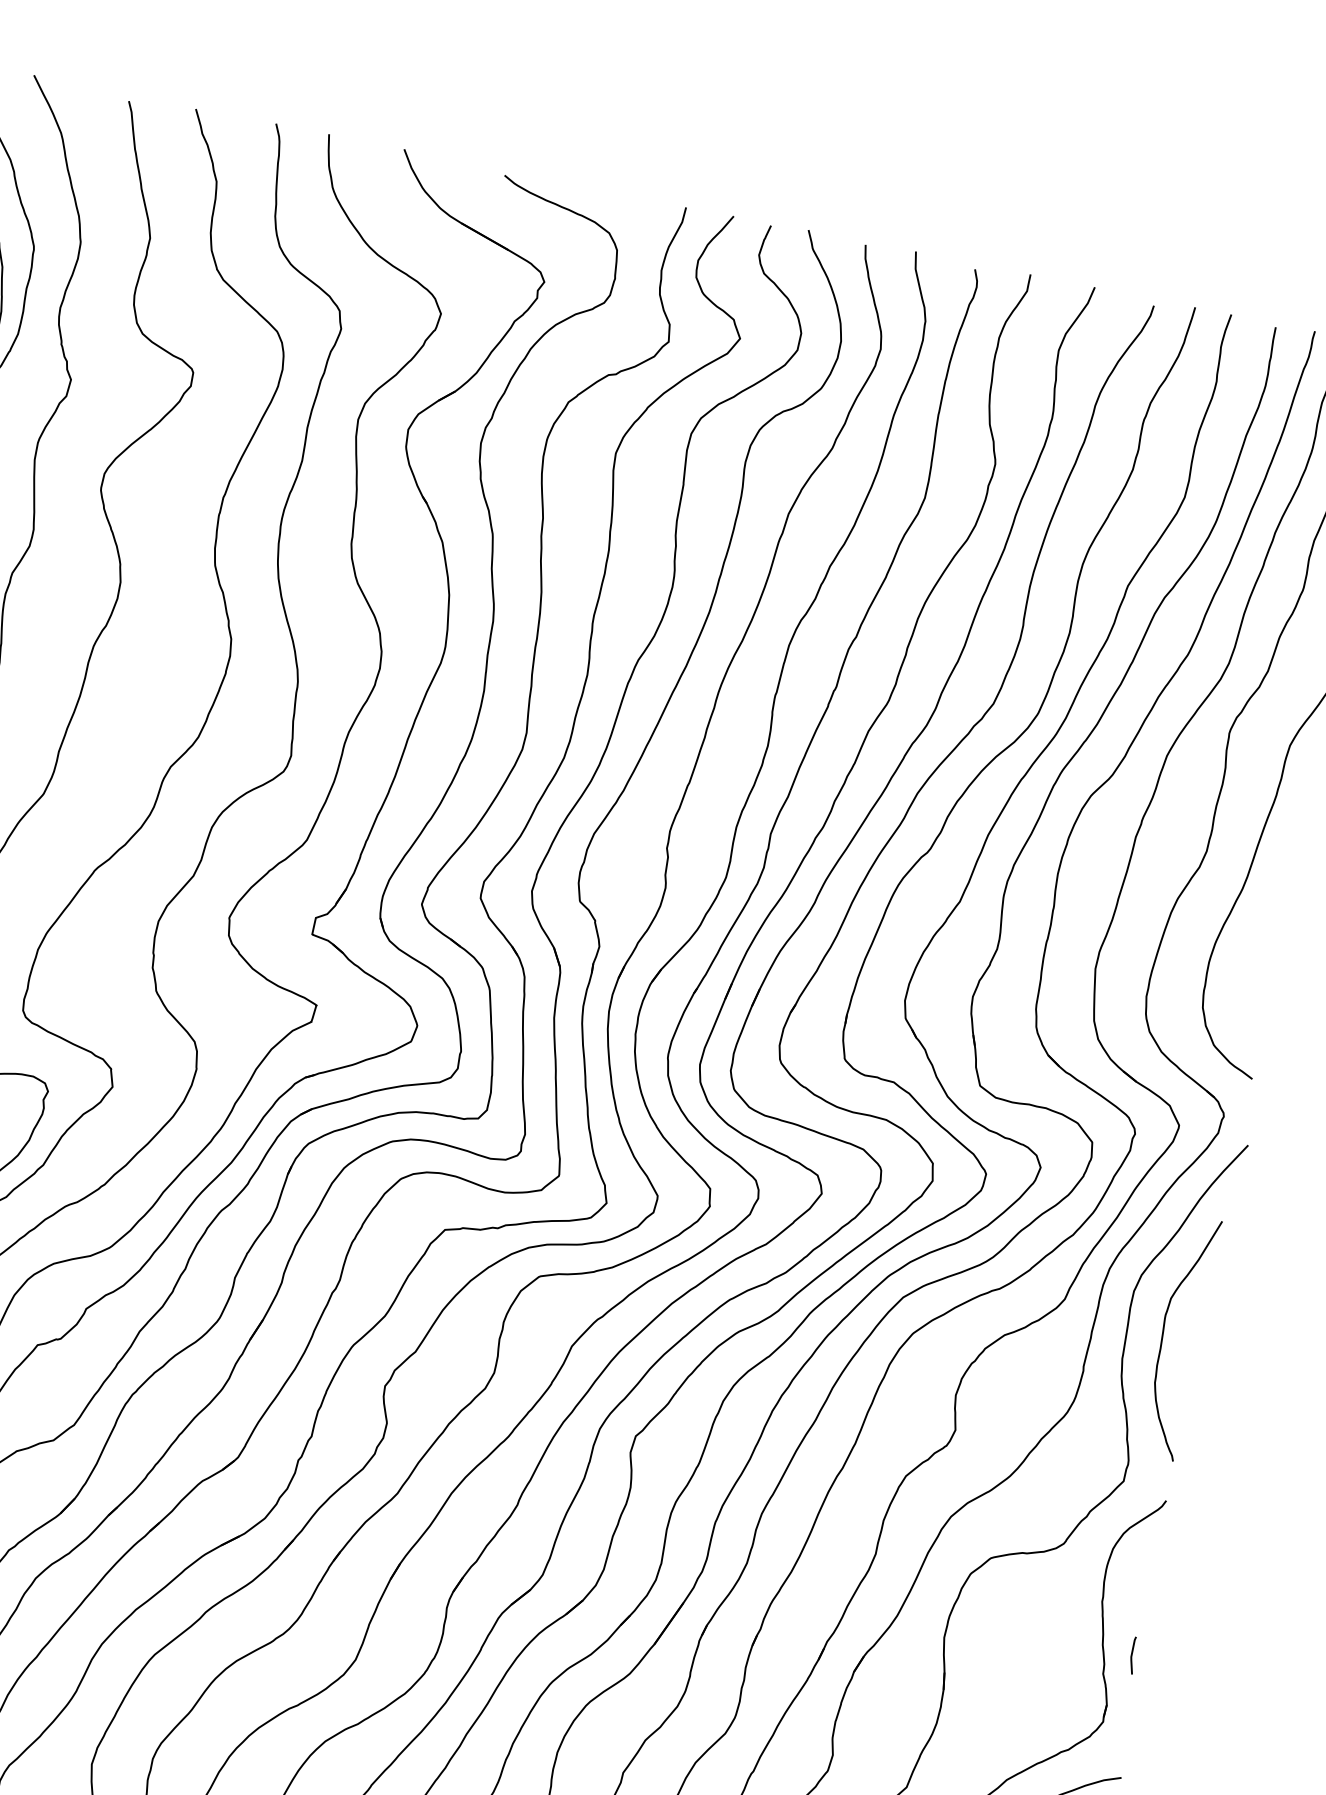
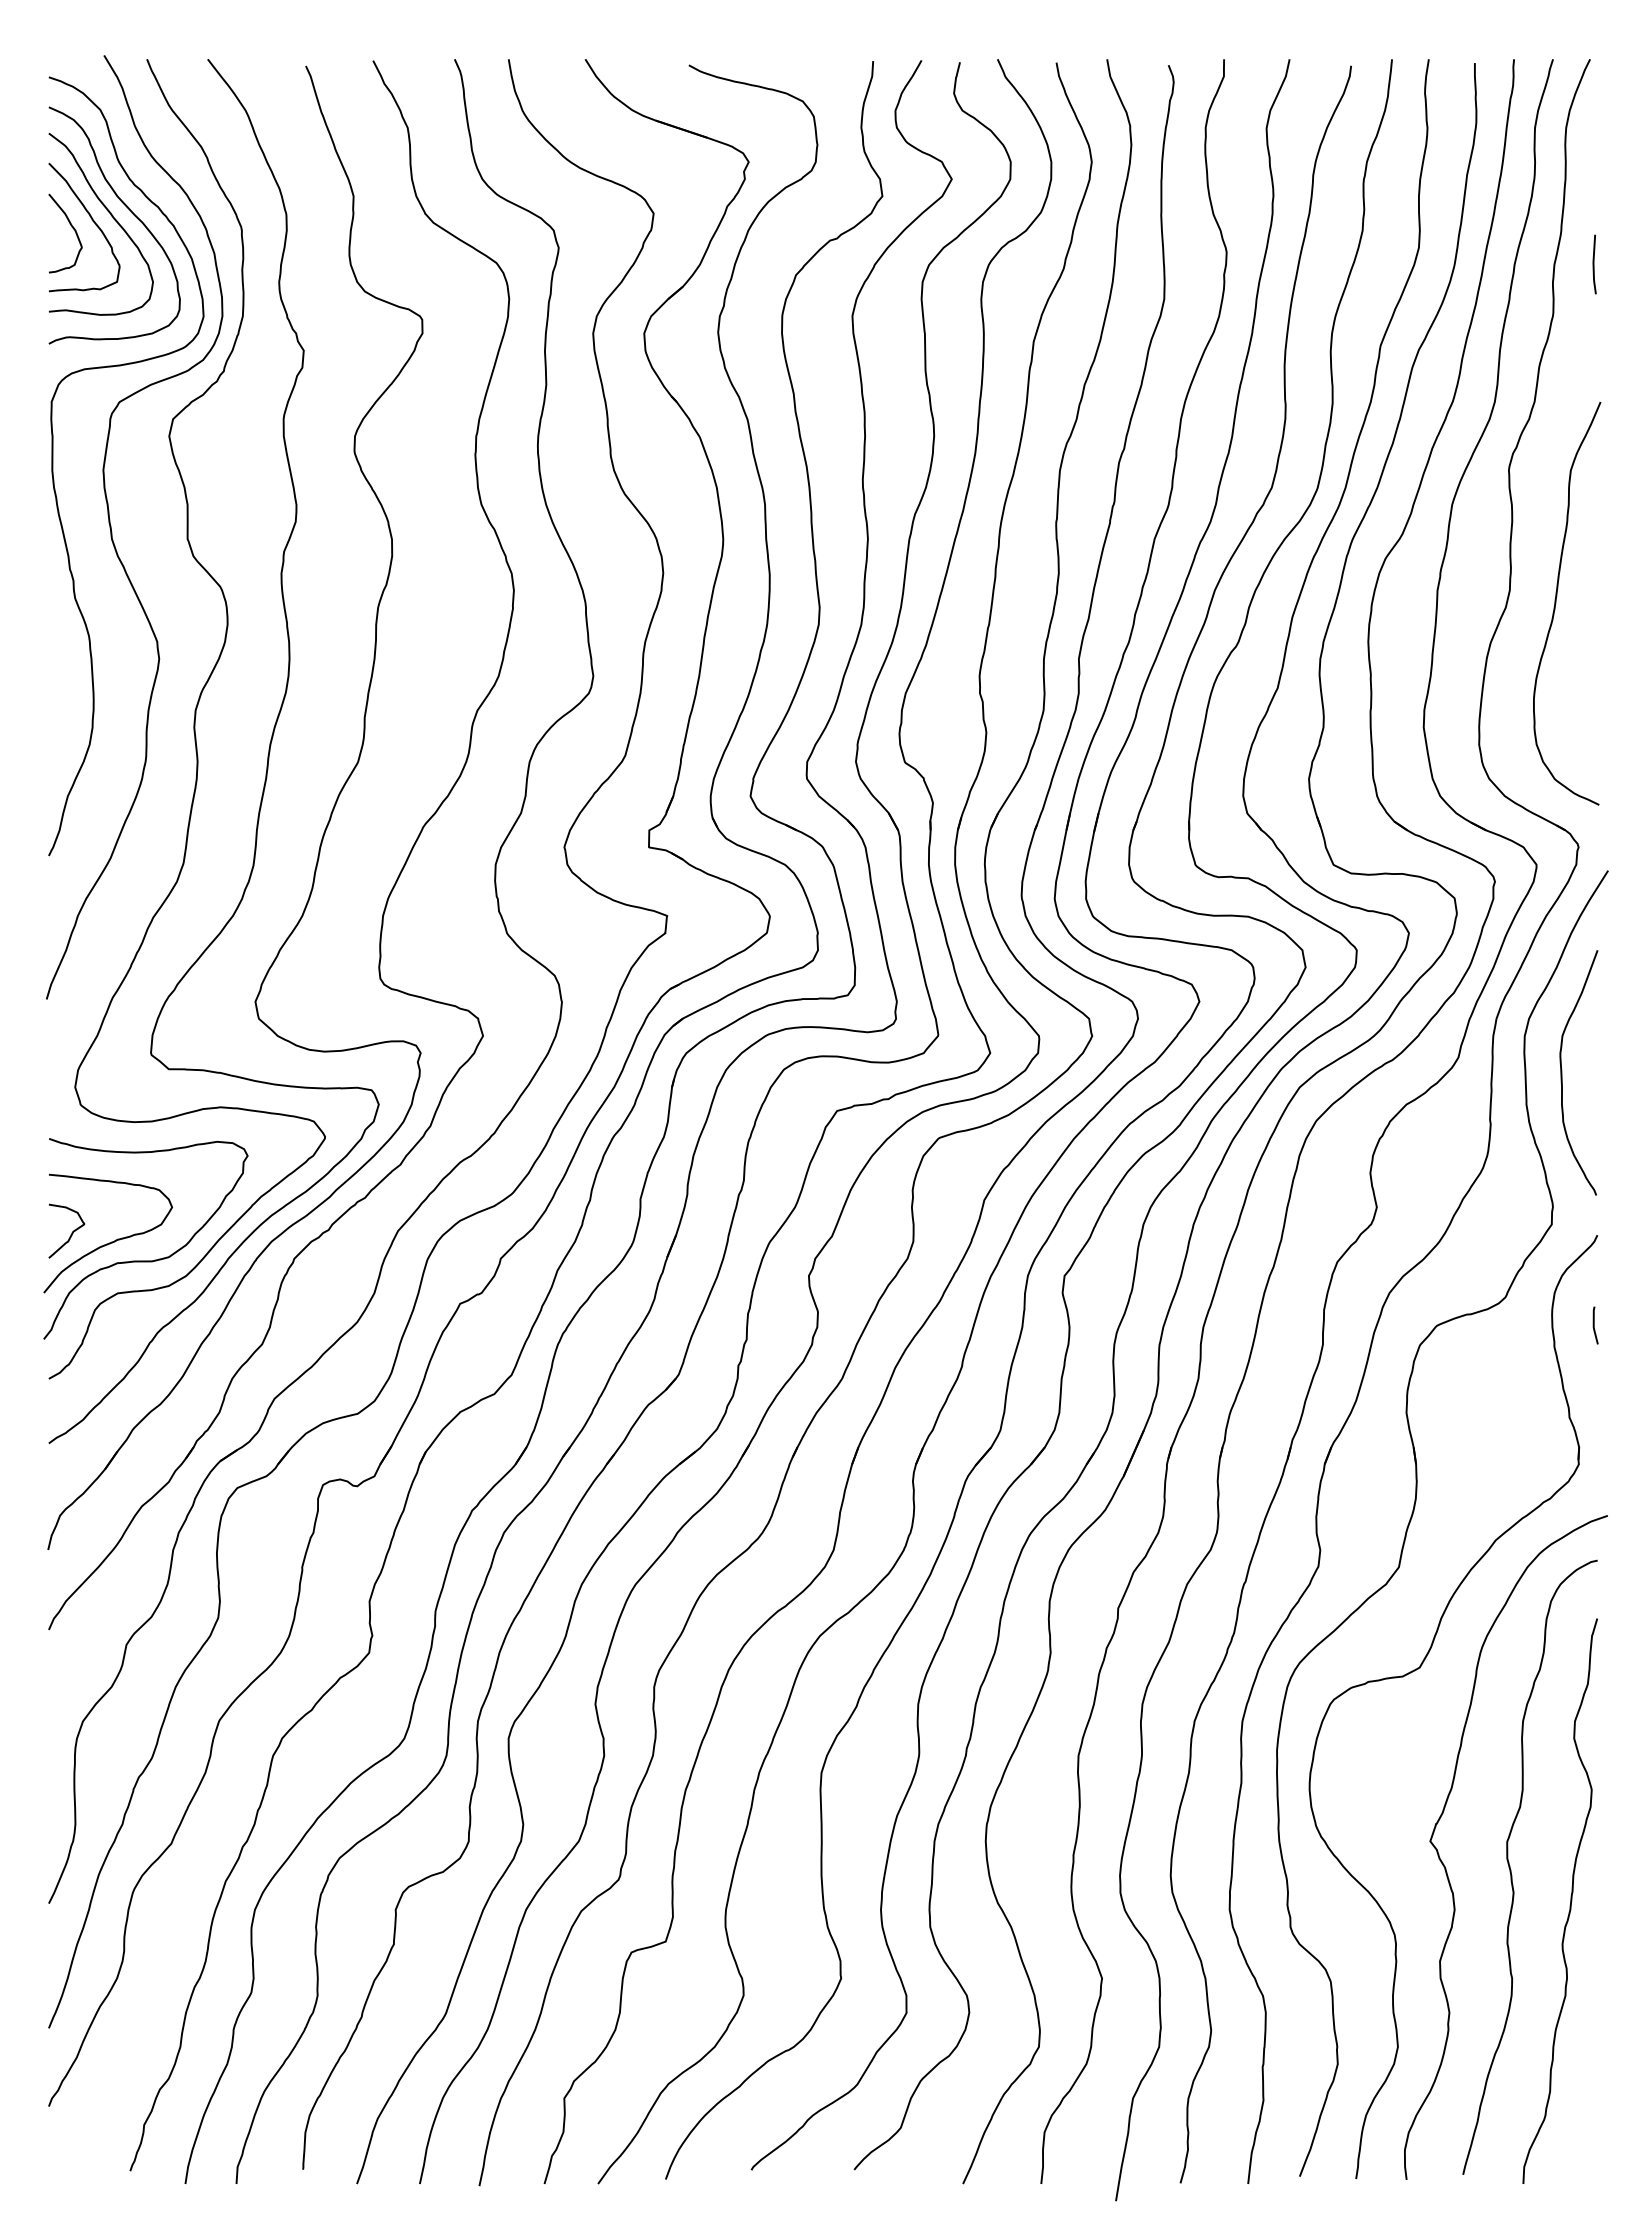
line: (1132, 1655) -> (1594, 1325), moved

